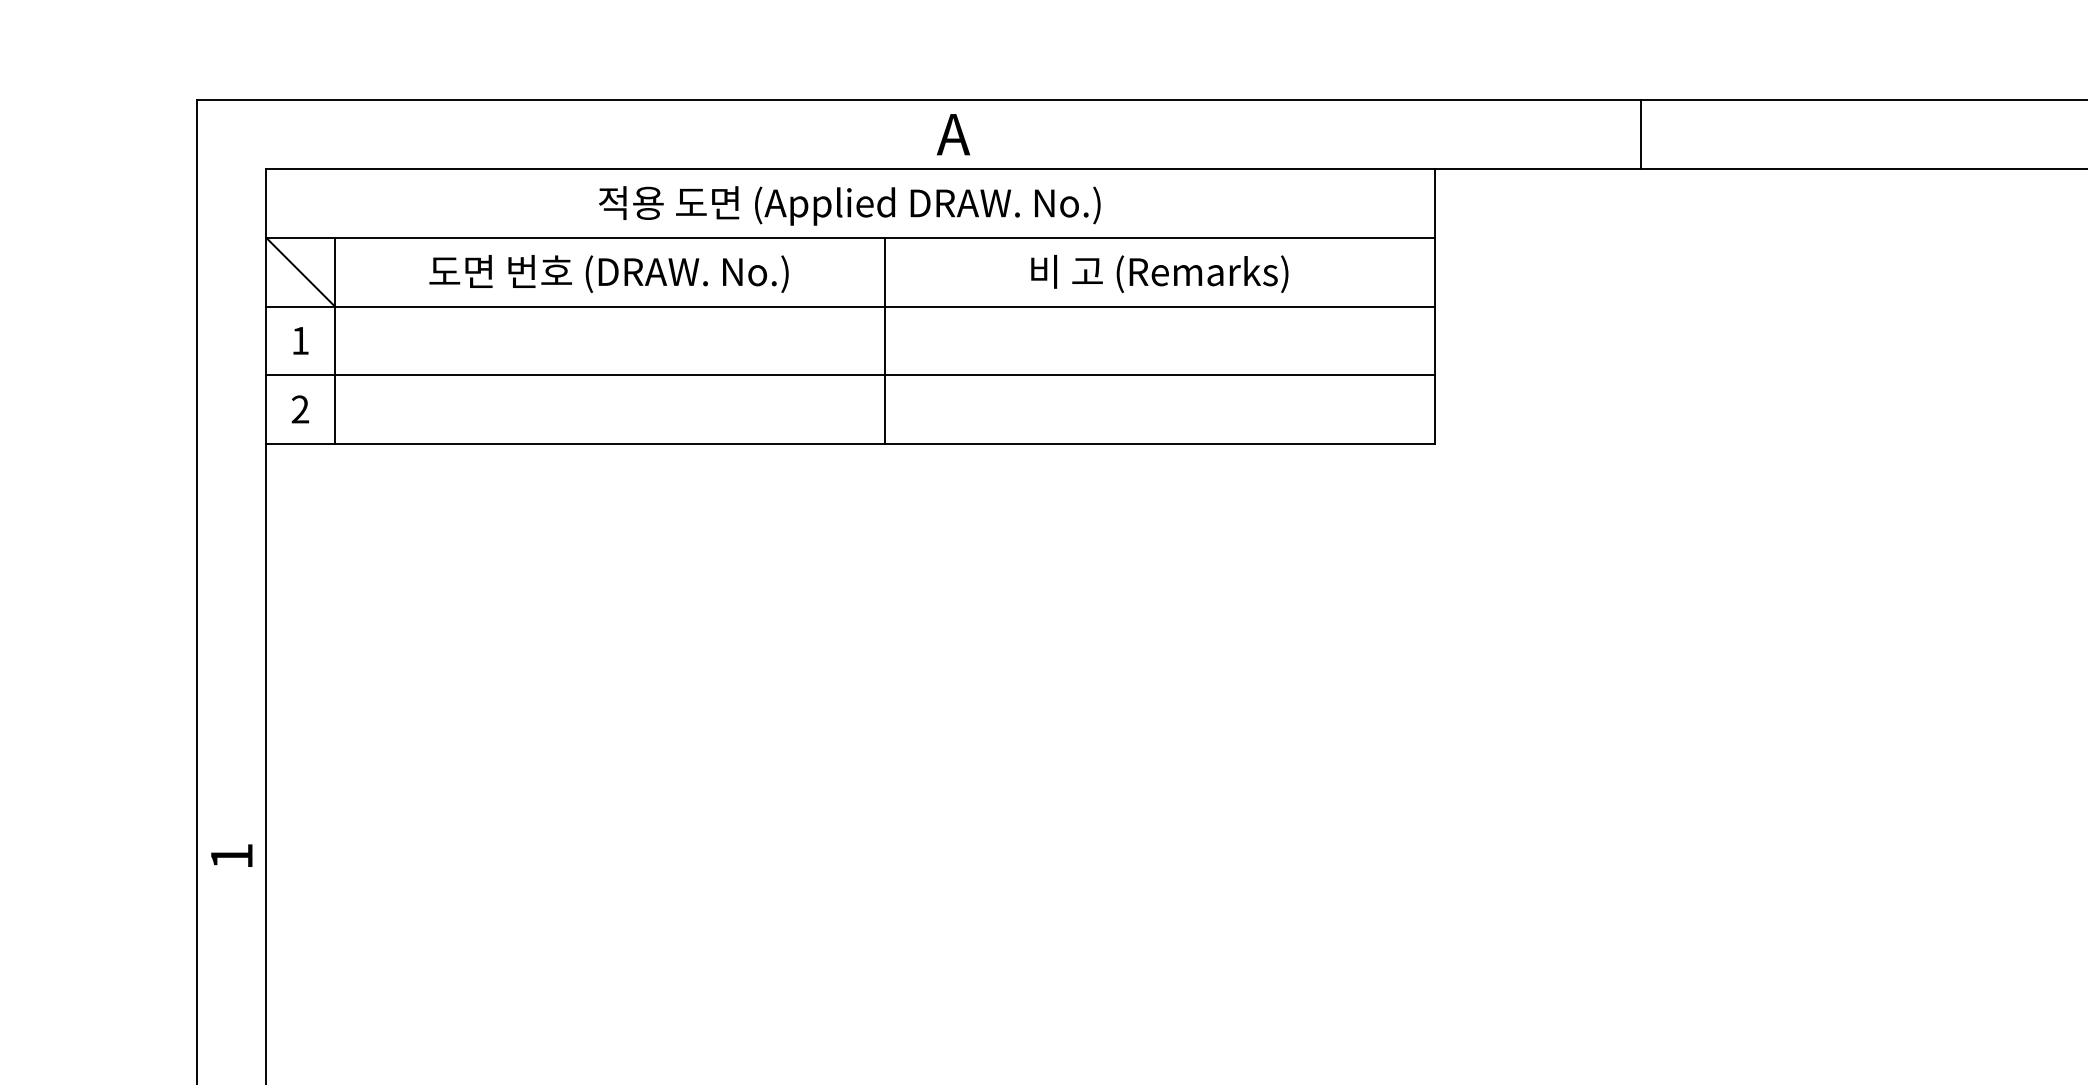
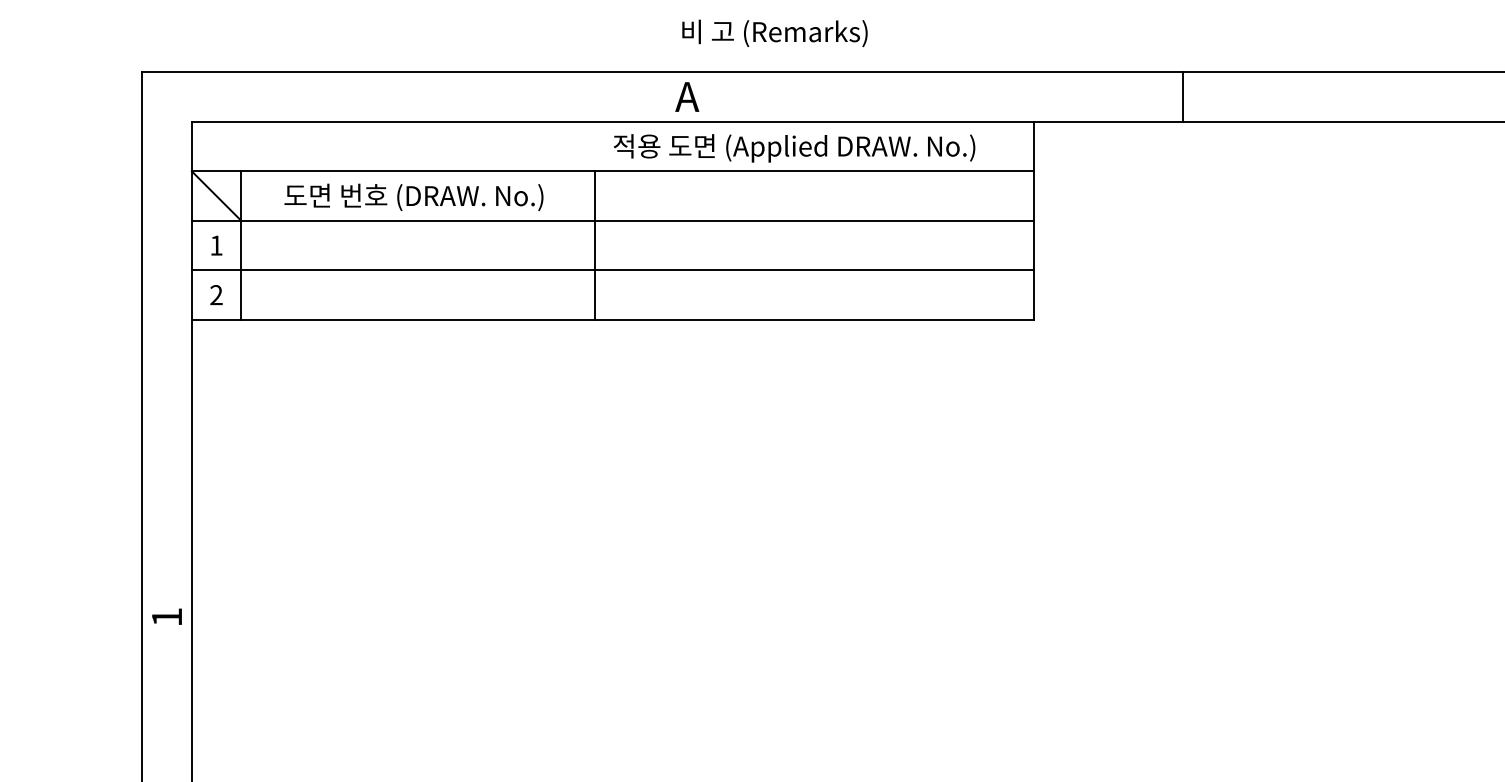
text: (849, 206) -> (794, 148), moved
text: (608, 274) -> (413, 197), moved
text: (1159, 274) -> (774, 33), moved
line: (884, 340) -> (594, 245), moved

